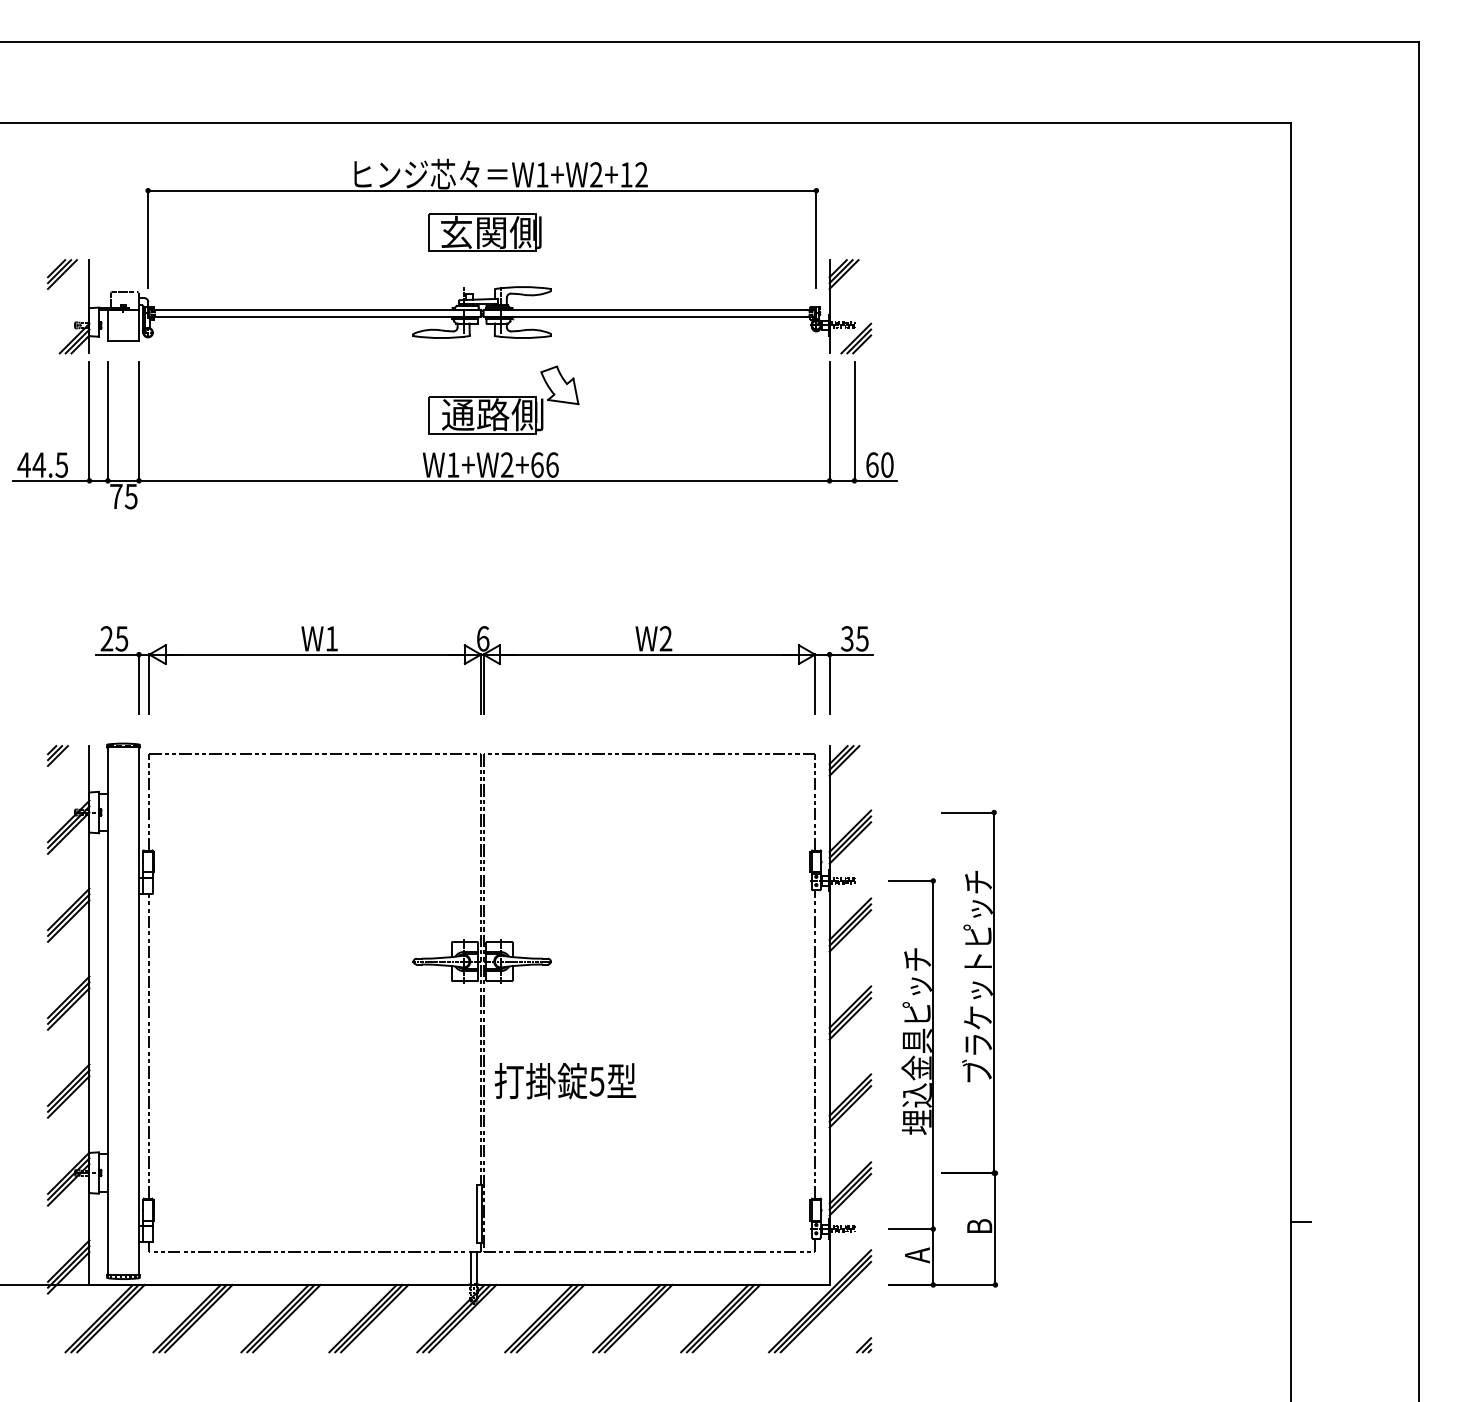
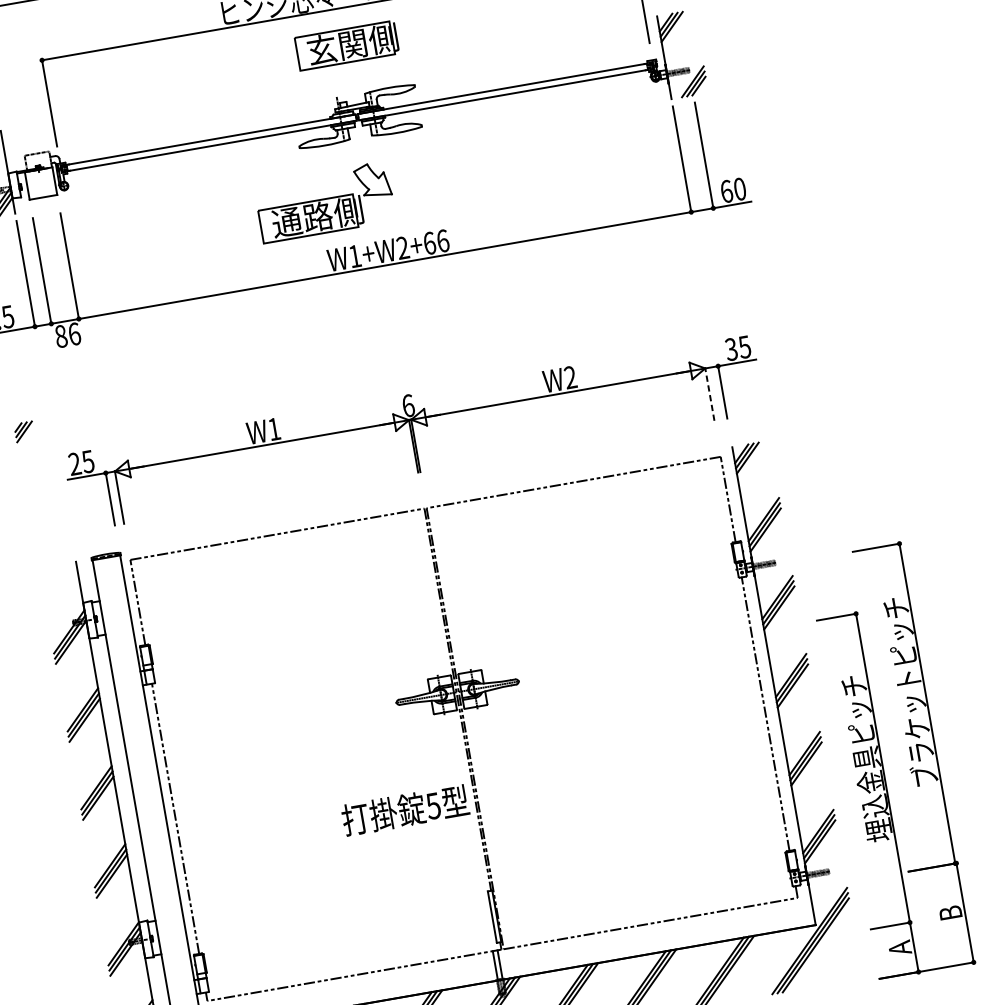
part: (503, 399) -> (324, 201), moved
text: (123, 496) -> (67, 335), 75 -> 86
line: (815, 683) -> (710, 394), solid -> dashed
part: (57, 755) -> (24, 431), moved
part: (933, 1048) -> (882, 762), moved
text: (565, 1081) -> (405, 810), moved
part: (863, 1345) -> (855, 973), removed

